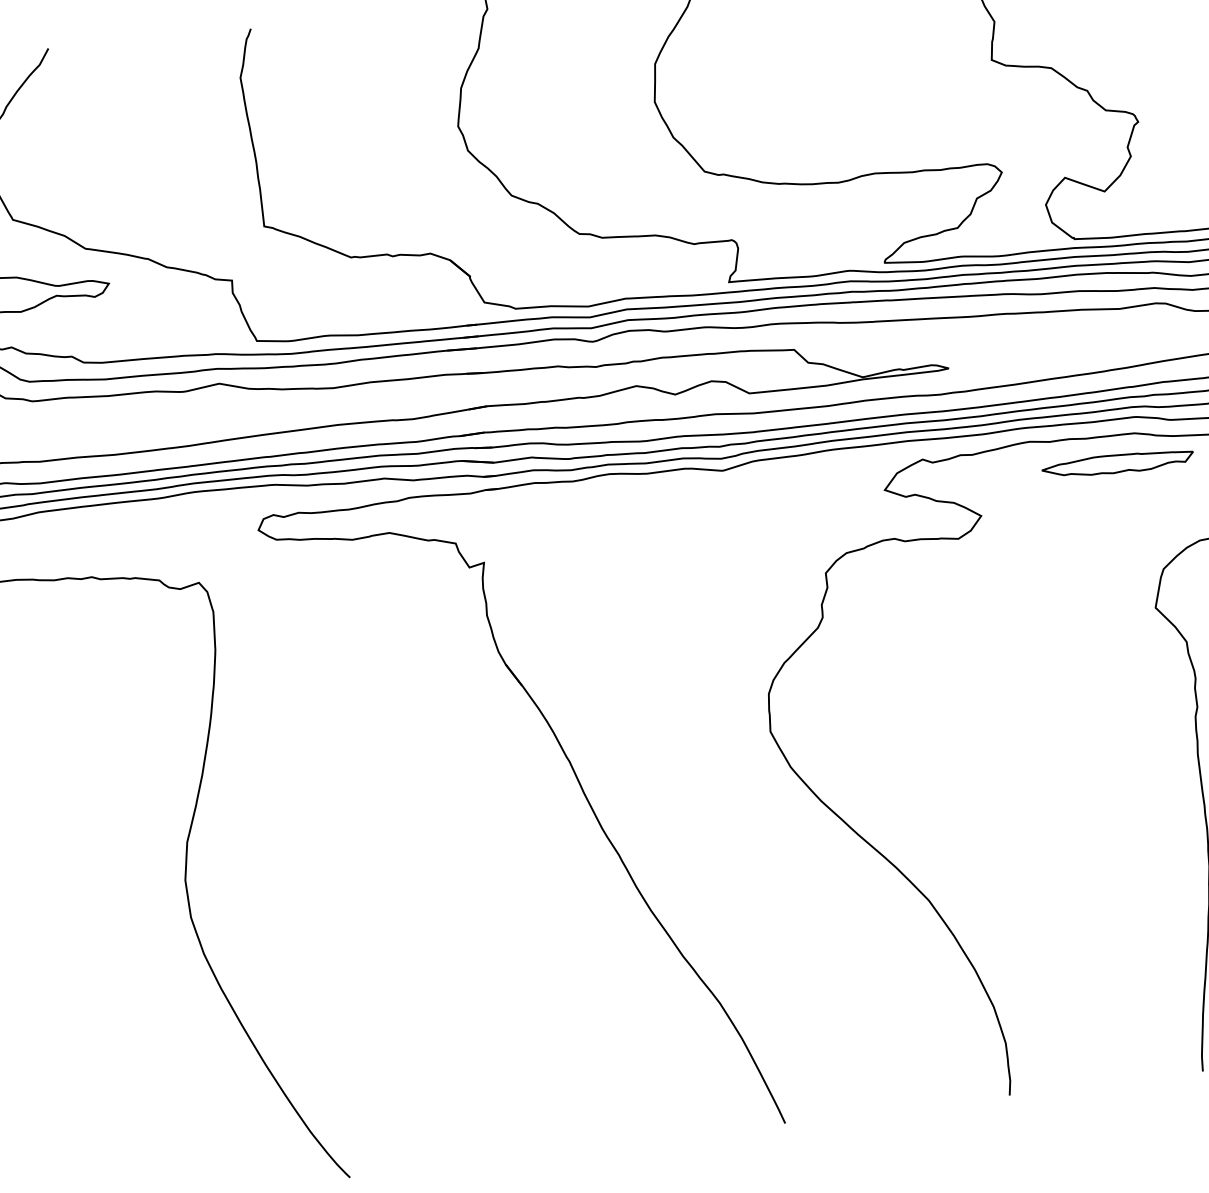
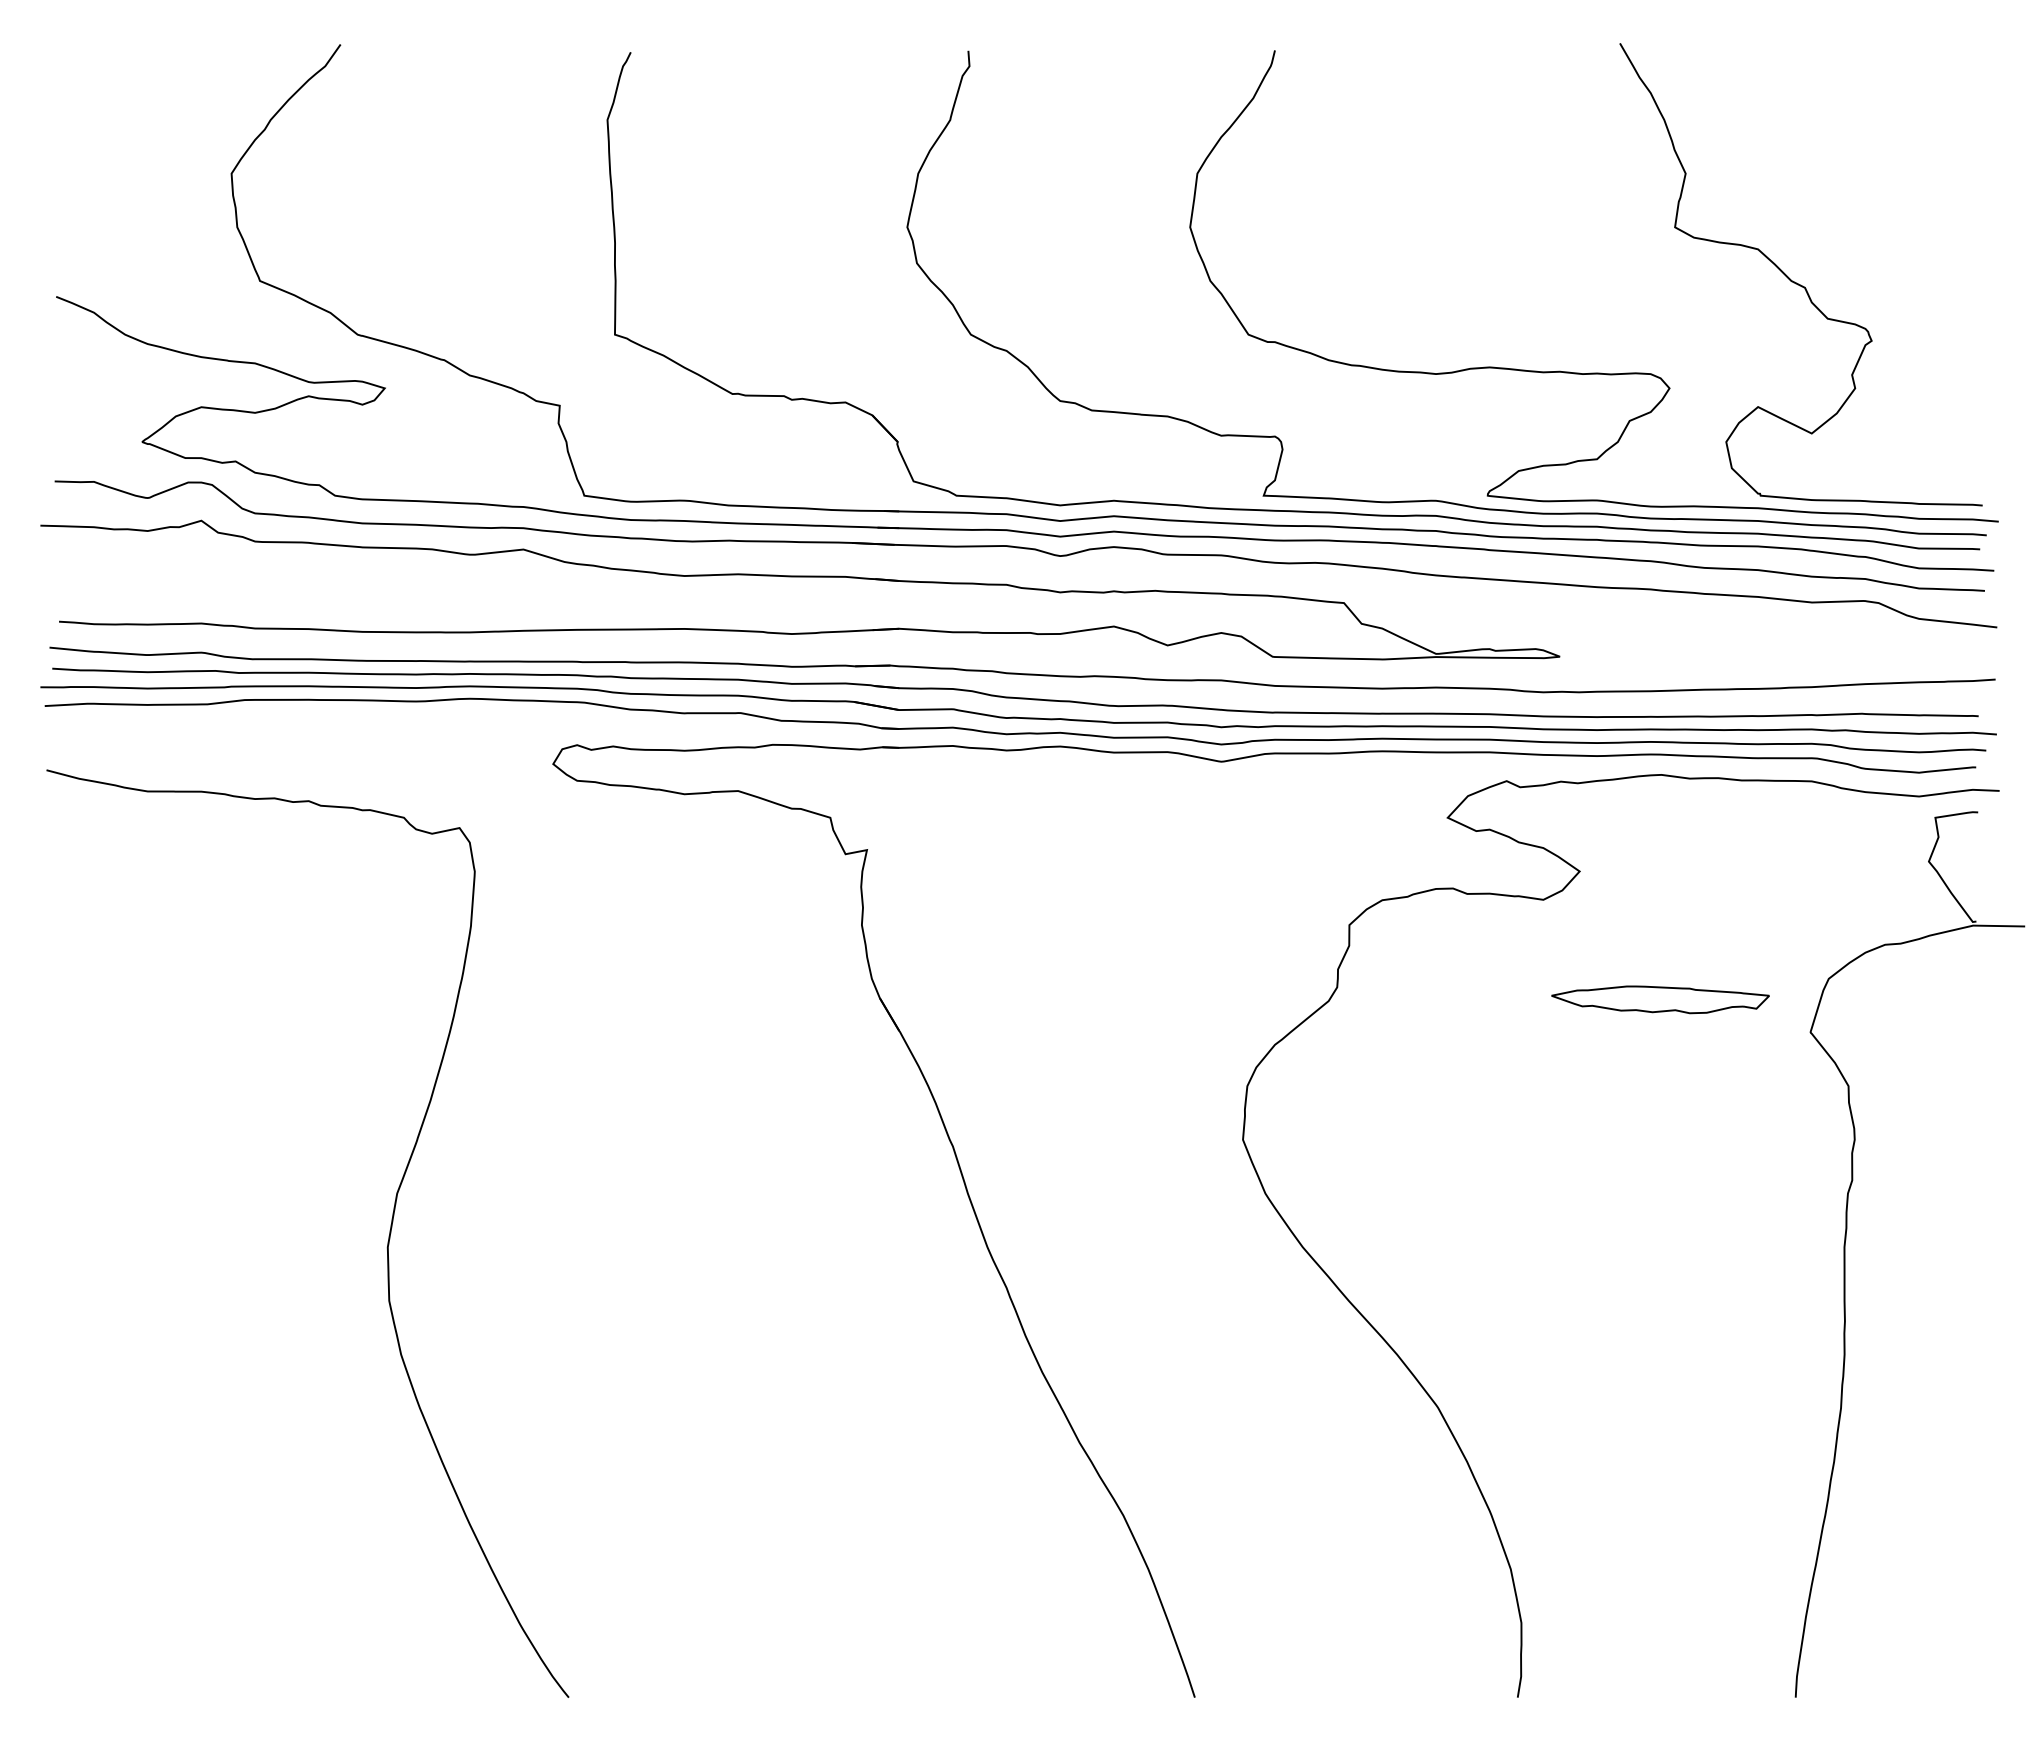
part: (1117, 463) -> (1660, 999), moved

